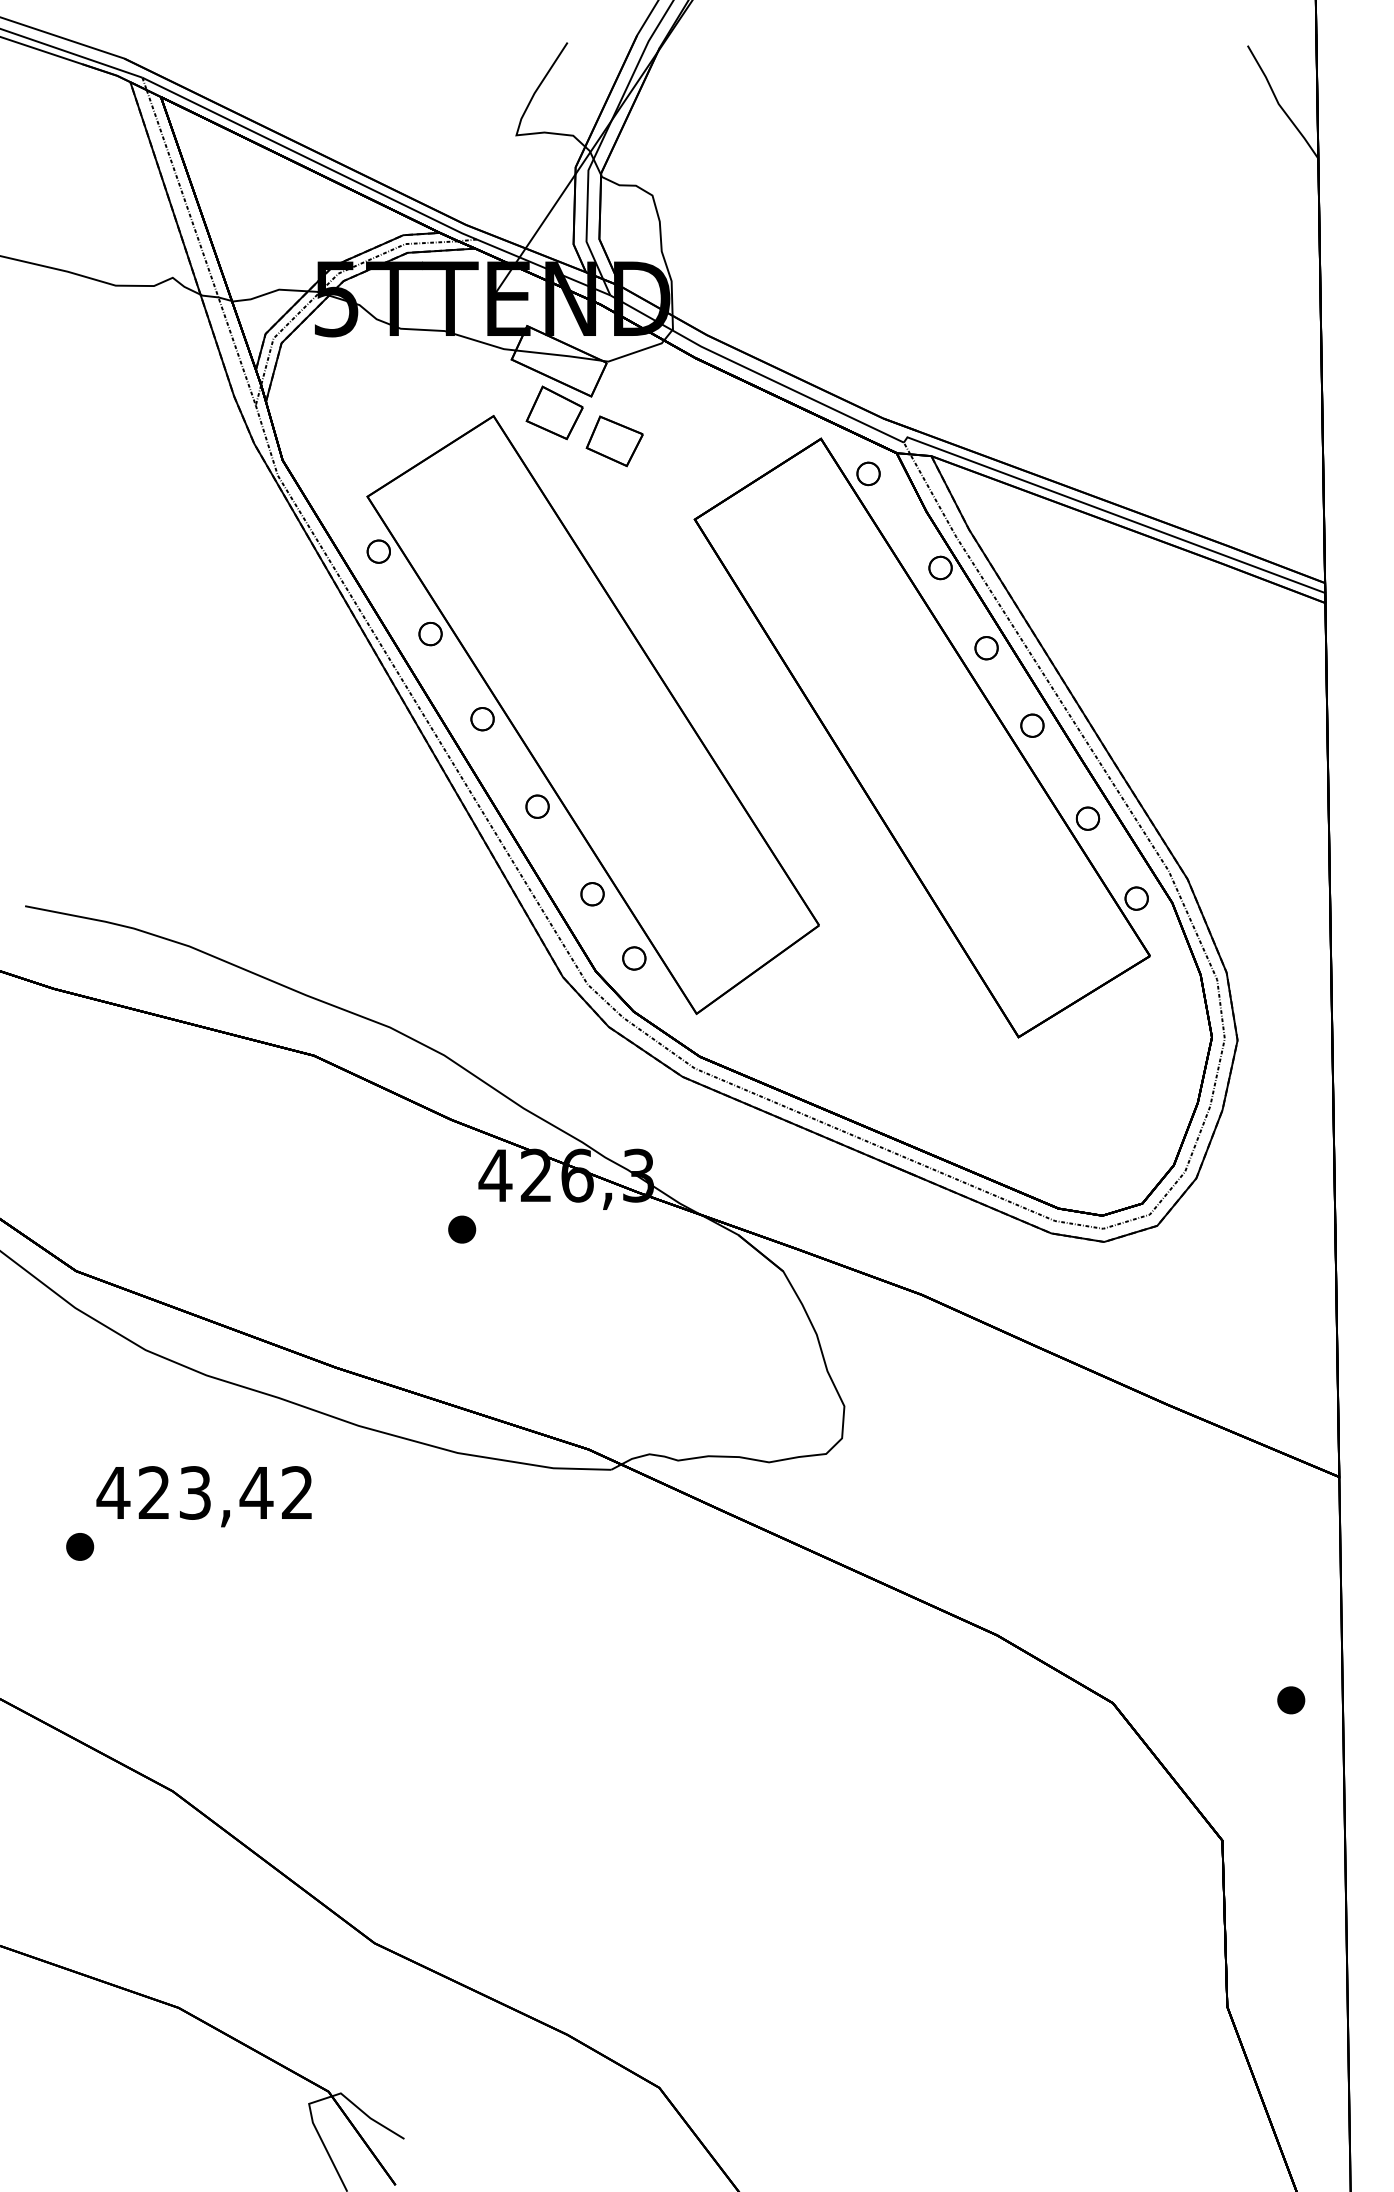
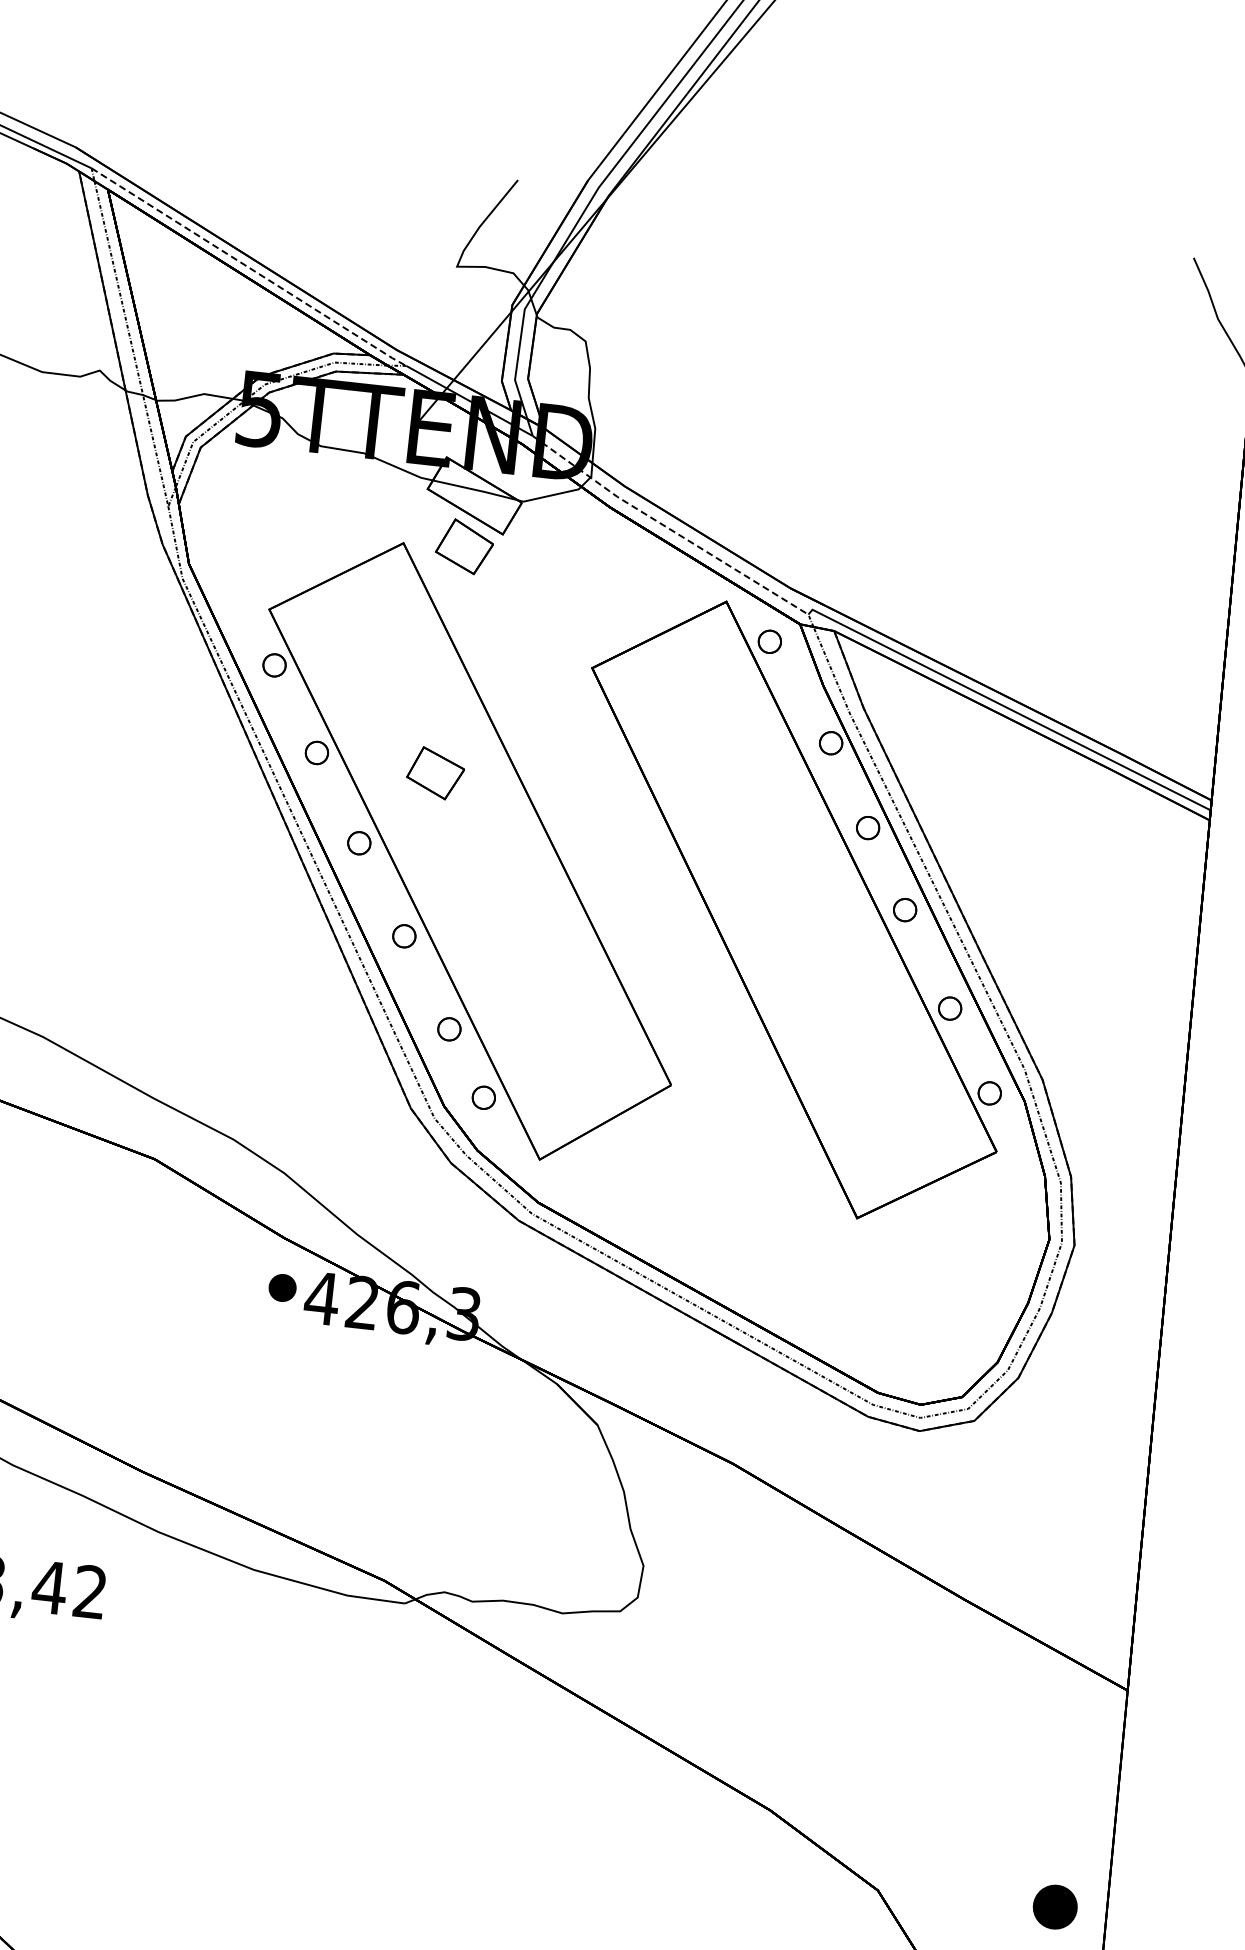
line: (310, 159) -> (249, 268), solid -> dashed
line: (755, 372) -> (668, 528), solid -> dashed
part: (614, 441) -> (435, 773), moved
part: (462, 1229) -> (282, 1287), moved
part: (1291, 1700) -> (1055, 1907), size x1.6

